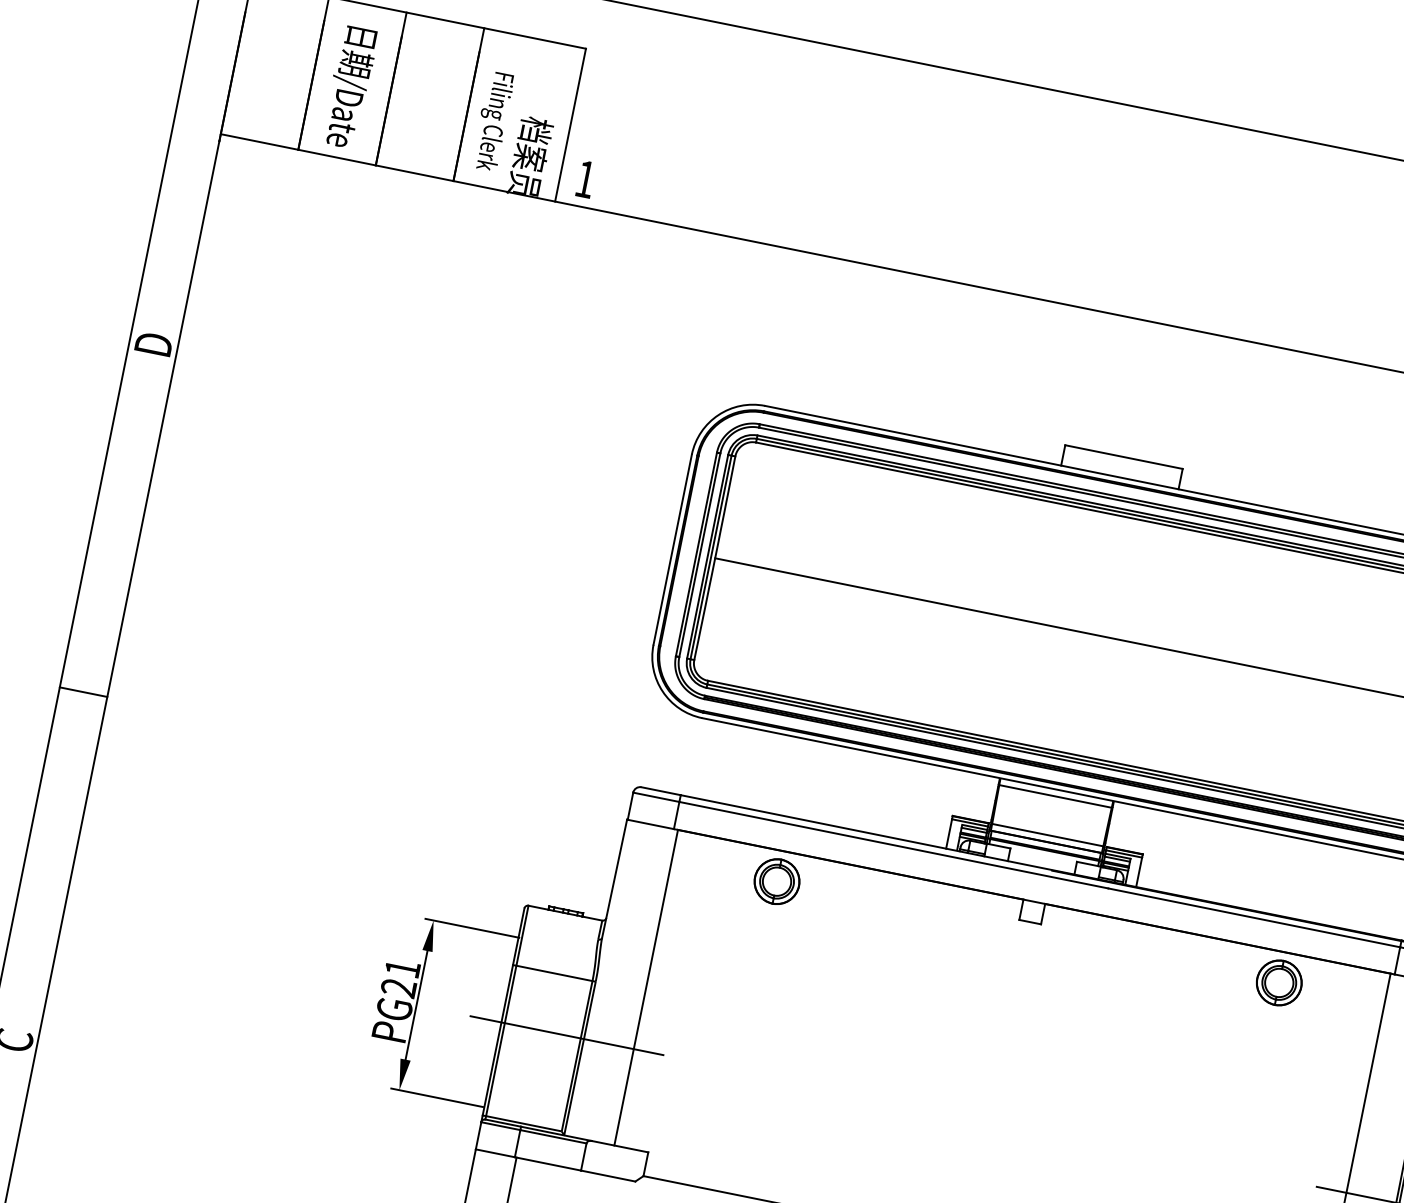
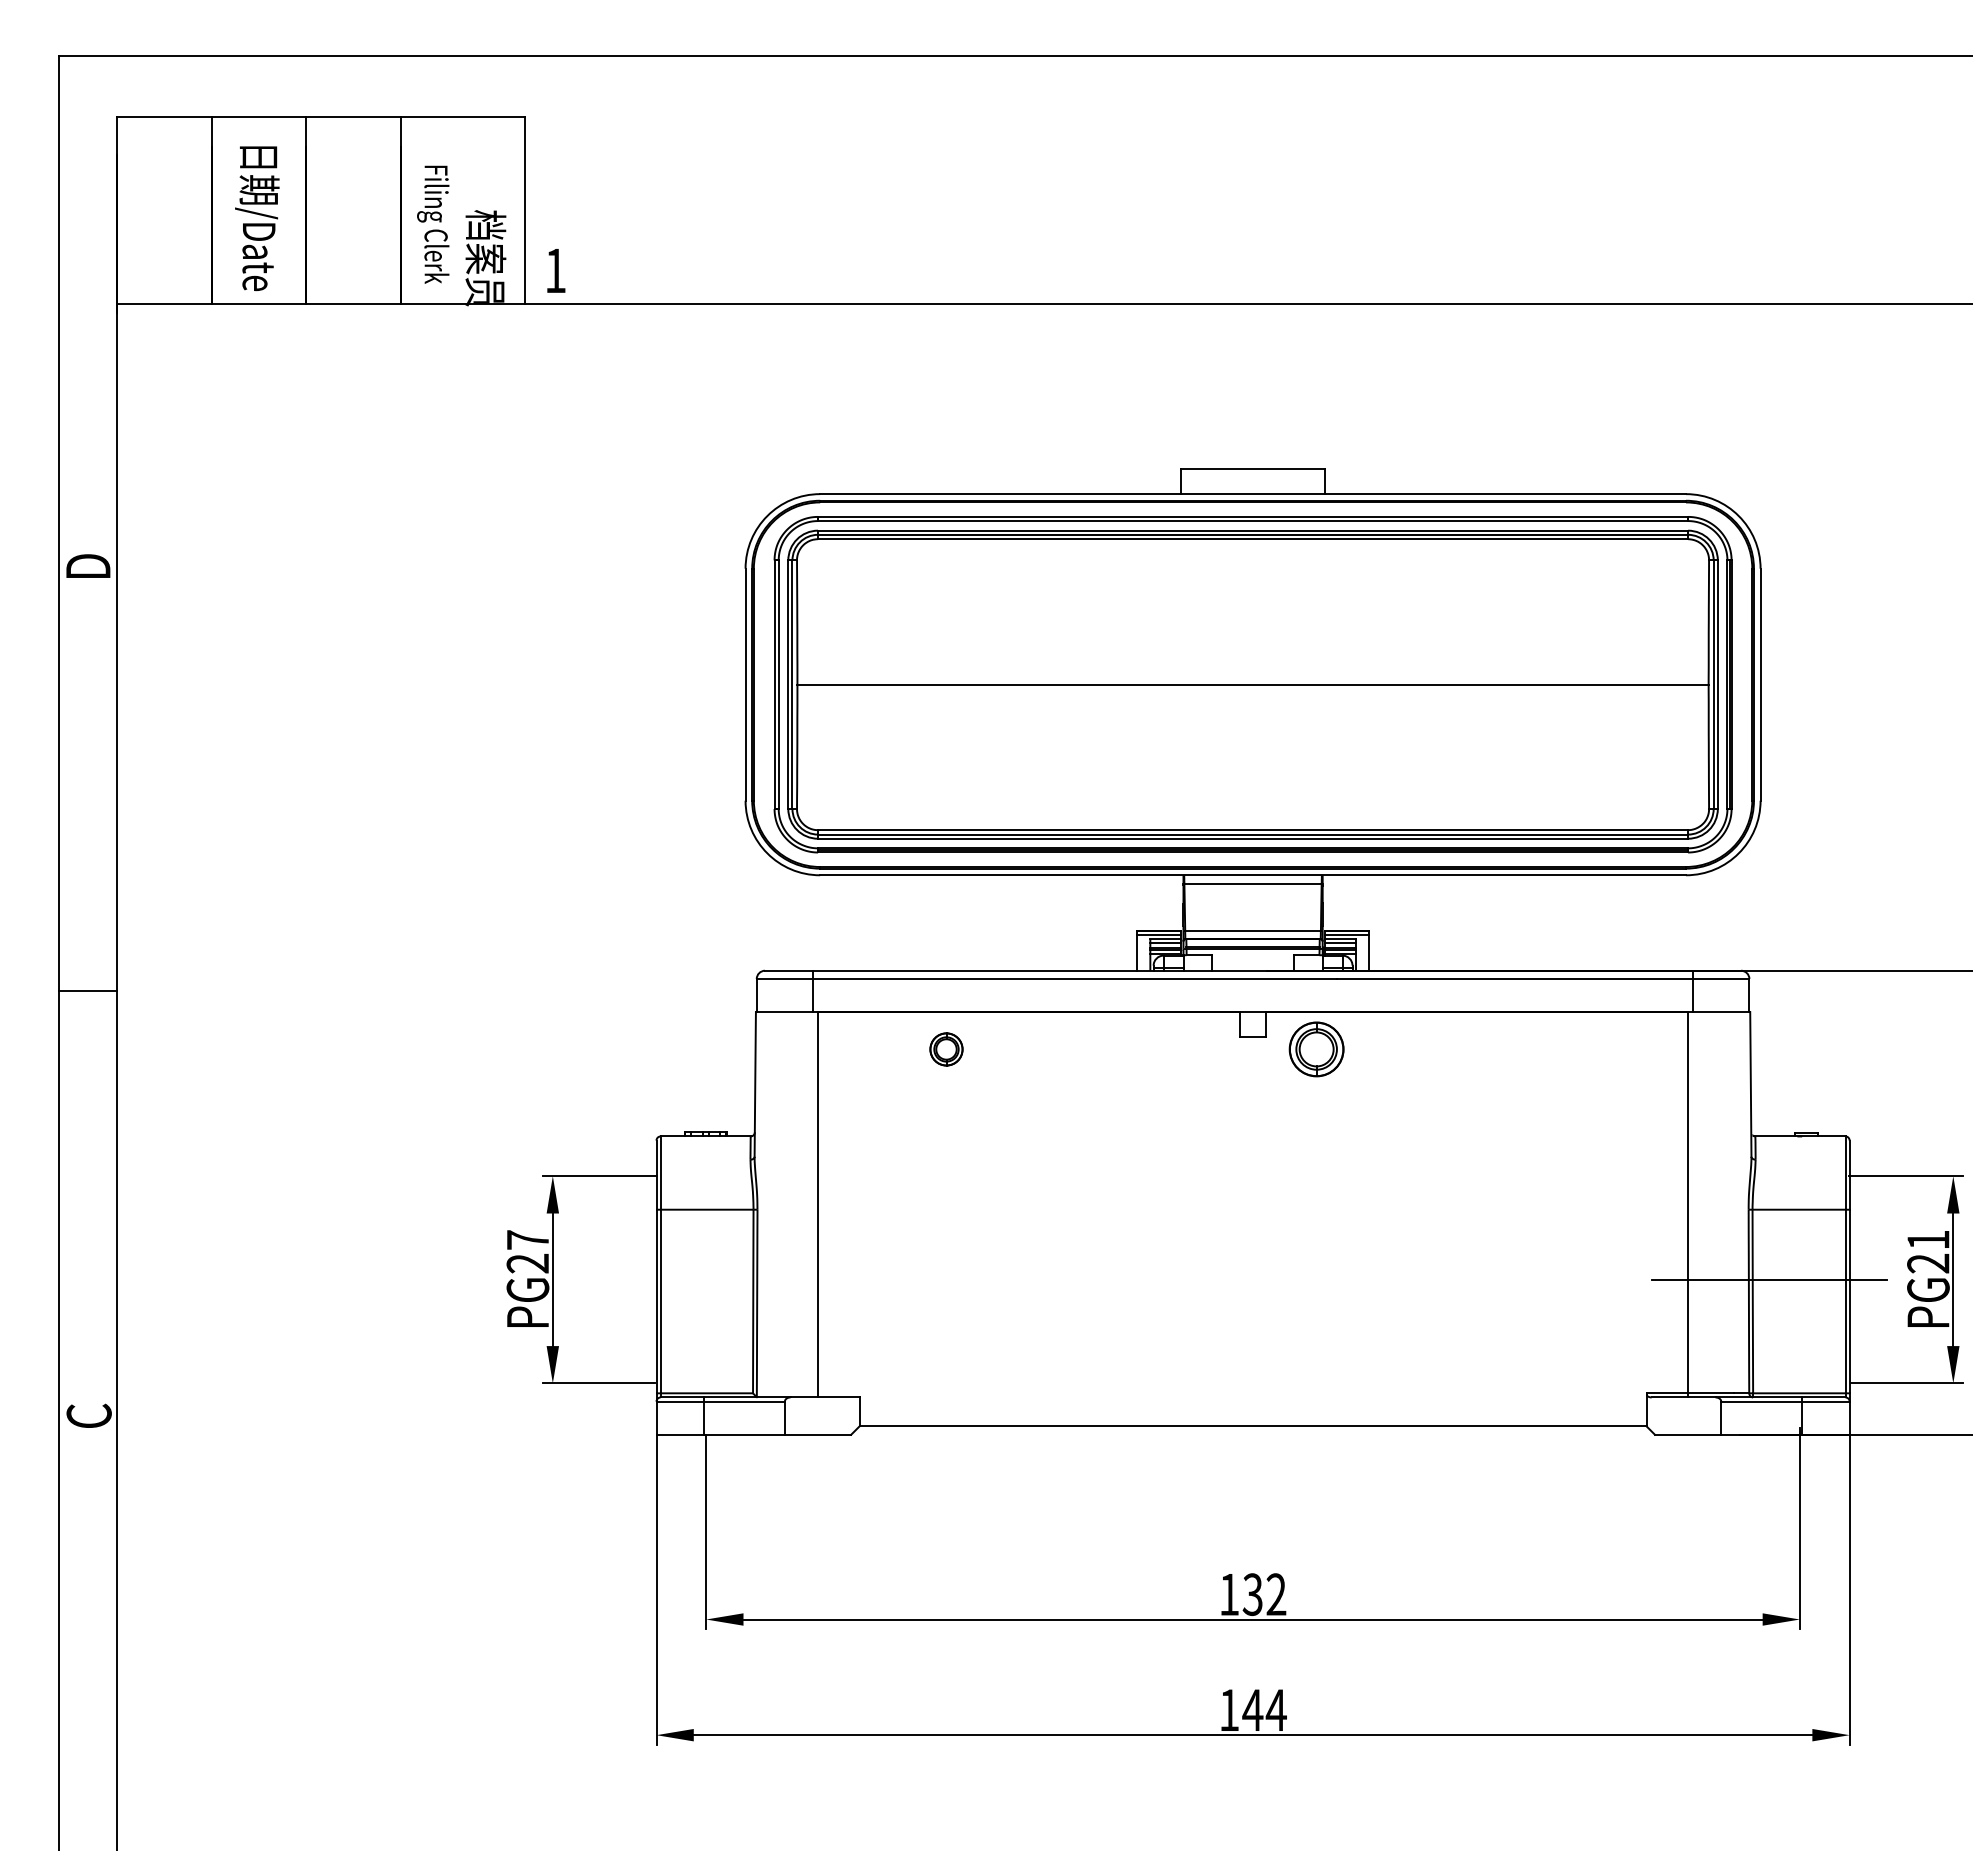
part: (777, 881) -> (946, 1049), size x0.6
text: (402, 968) -> (527, 1239), PG21 -> PG27
part: (1279, 982) -> (1316, 1049), moved
line: (567, 1035) -> (736, 1279), removed

